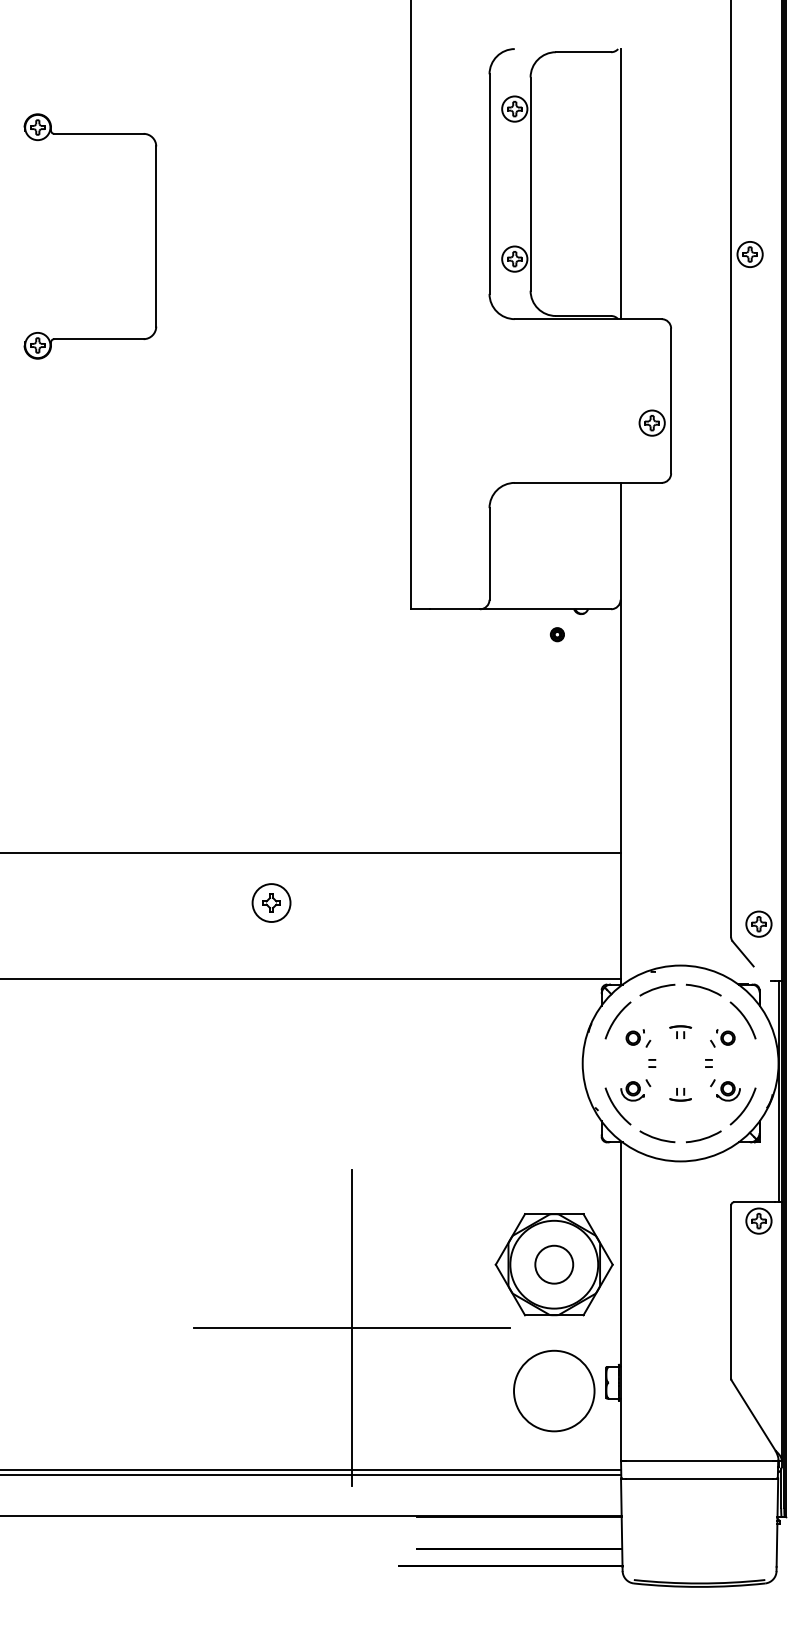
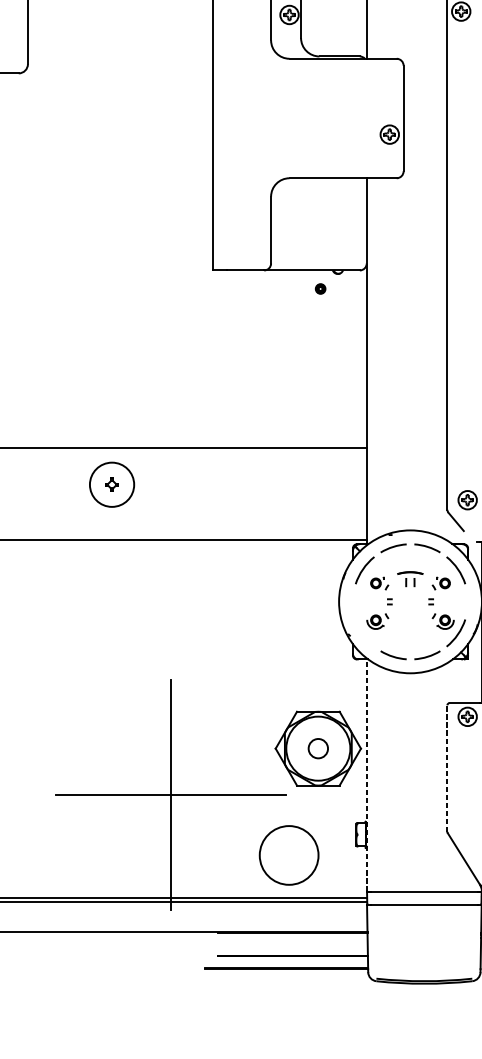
circle: (271, 902) -> (112, 484), size x1.6
part: (680, 1031) -> (410, 578), size x1.6
part: (680, 1094) -> (410, 624), removed
arc: (616, 1107) -> (363, 633), removed
circle: (554, 1264) -> (318, 748), size x0.7
line: (731, 1292) -> (447, 768), solid -> dashed
line: (620, 1301) -> (366, 775), solid -> dashed
circle: (554, 1390) -> (289, 855), moved

